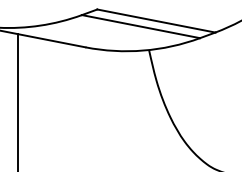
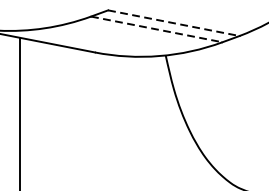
line: (156, 21) -> (174, 23), solid -> dashed
line: (141, 26) -> (157, 29), solid -> dashed

